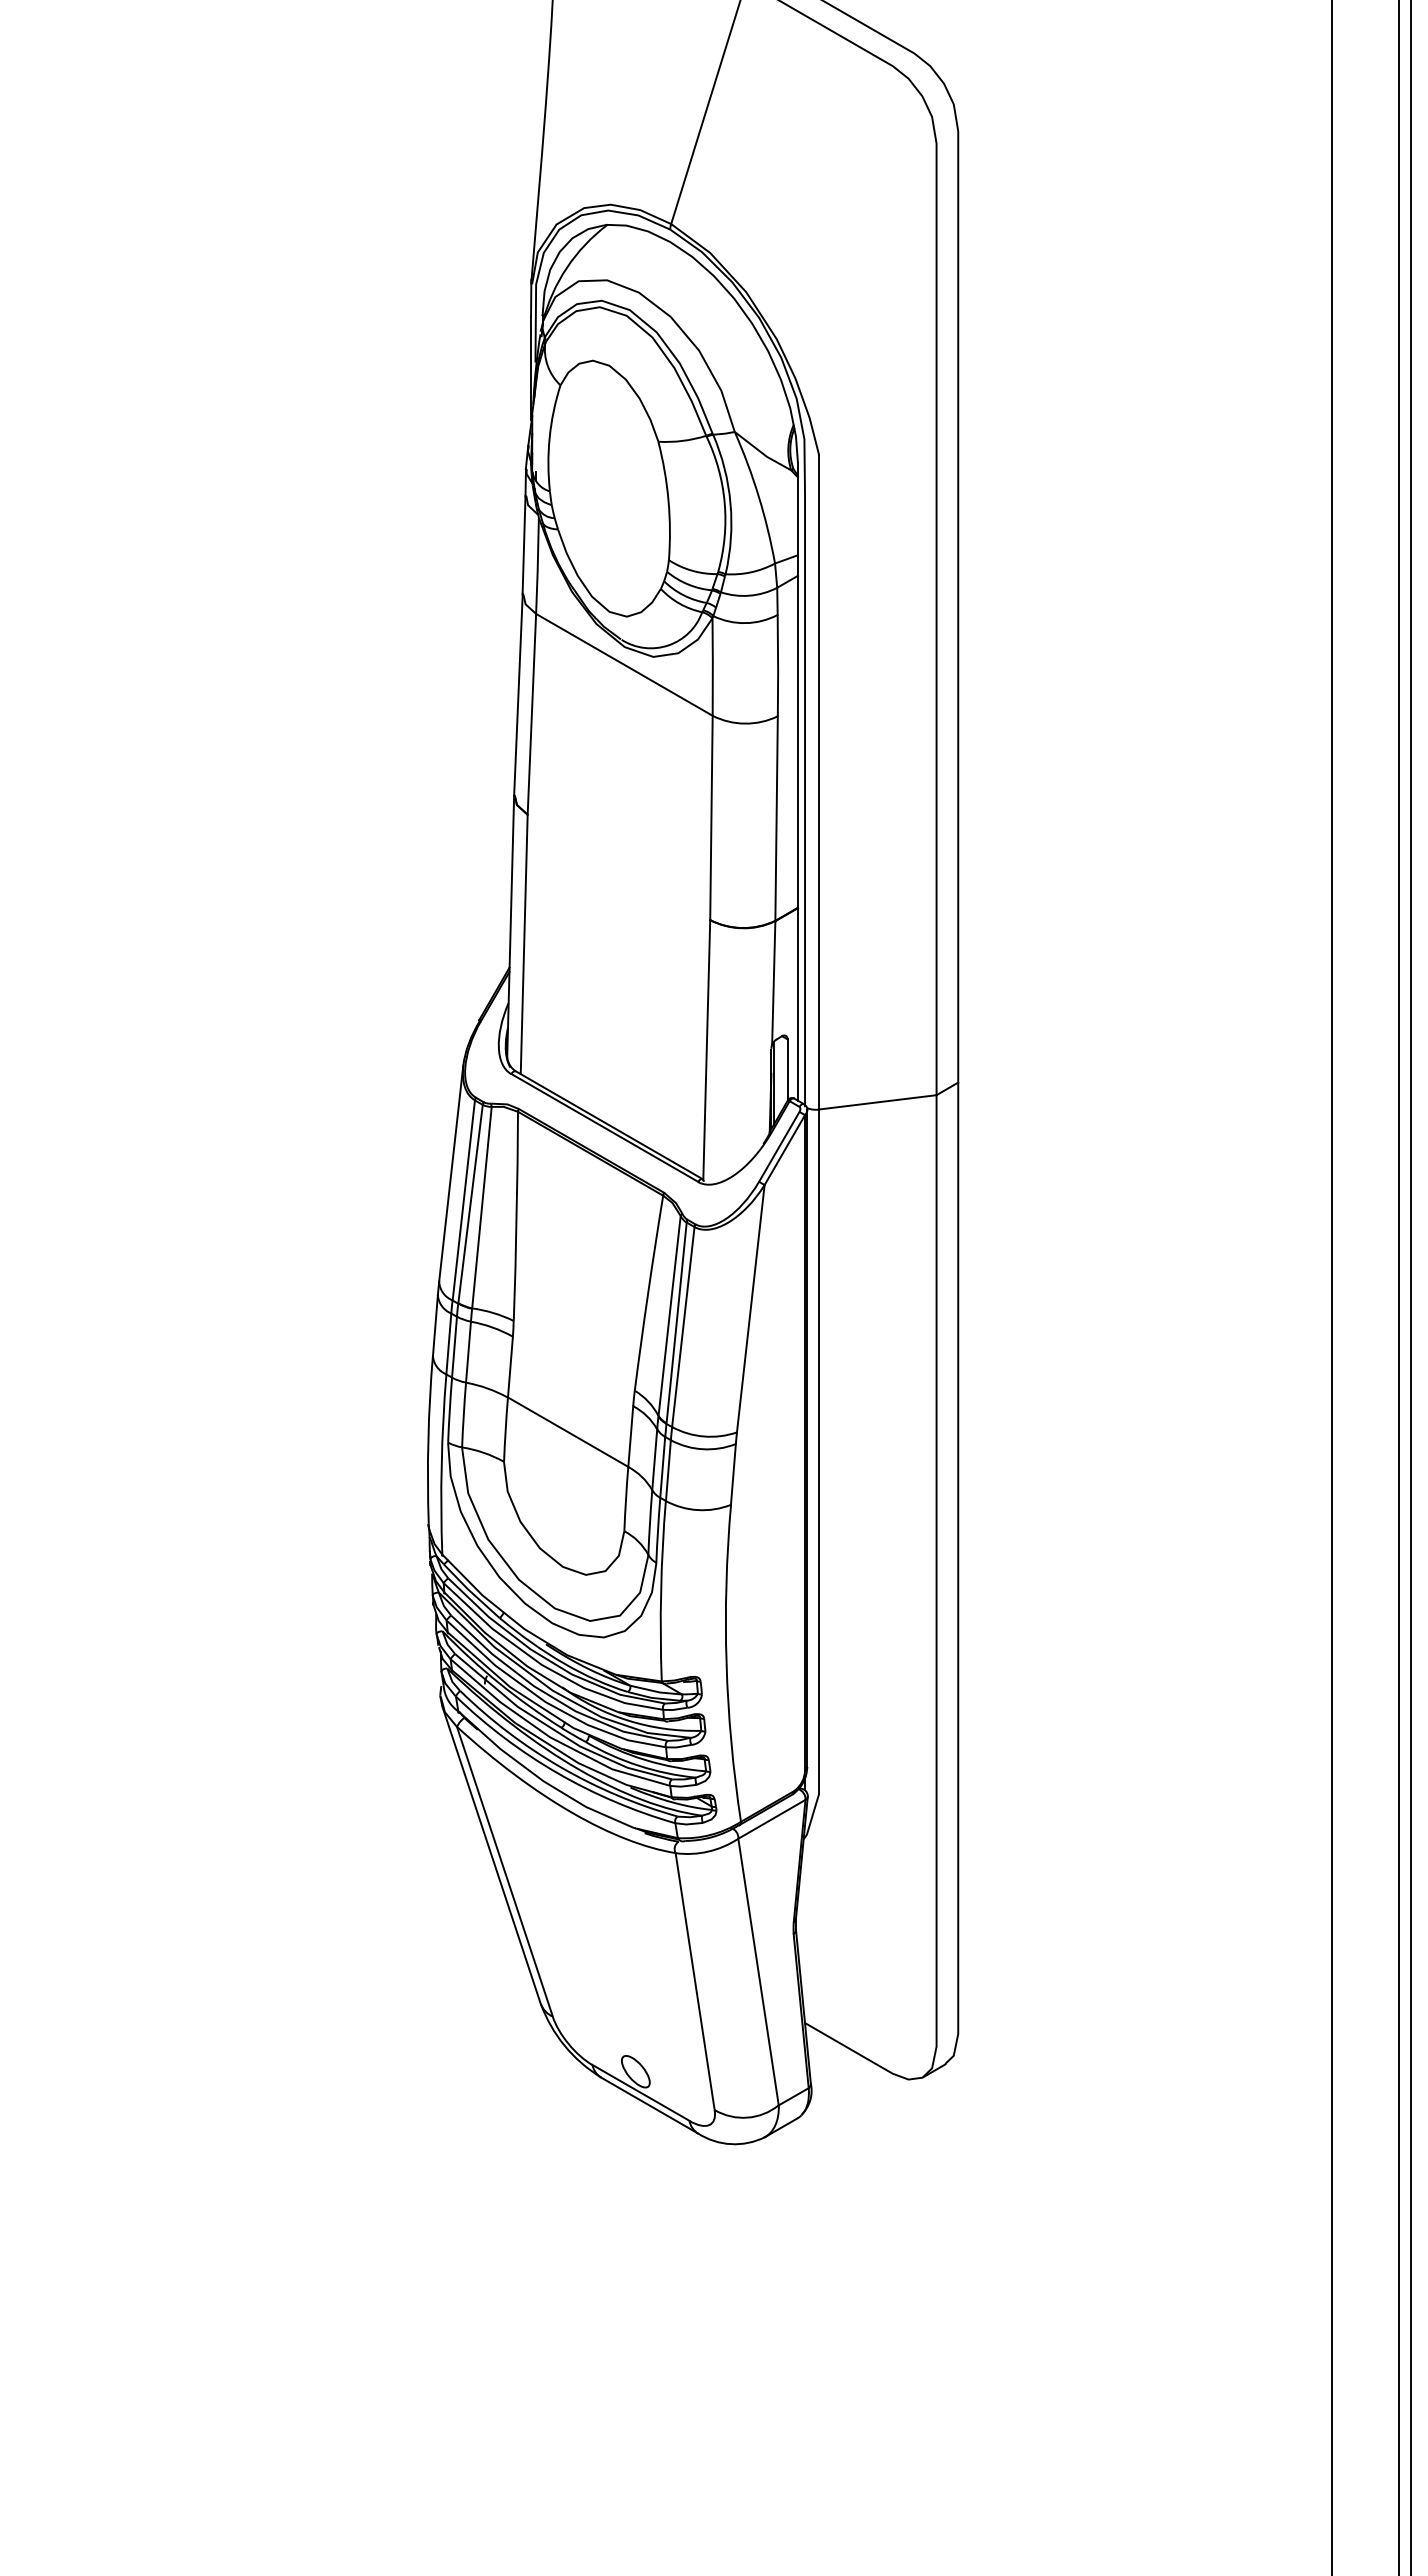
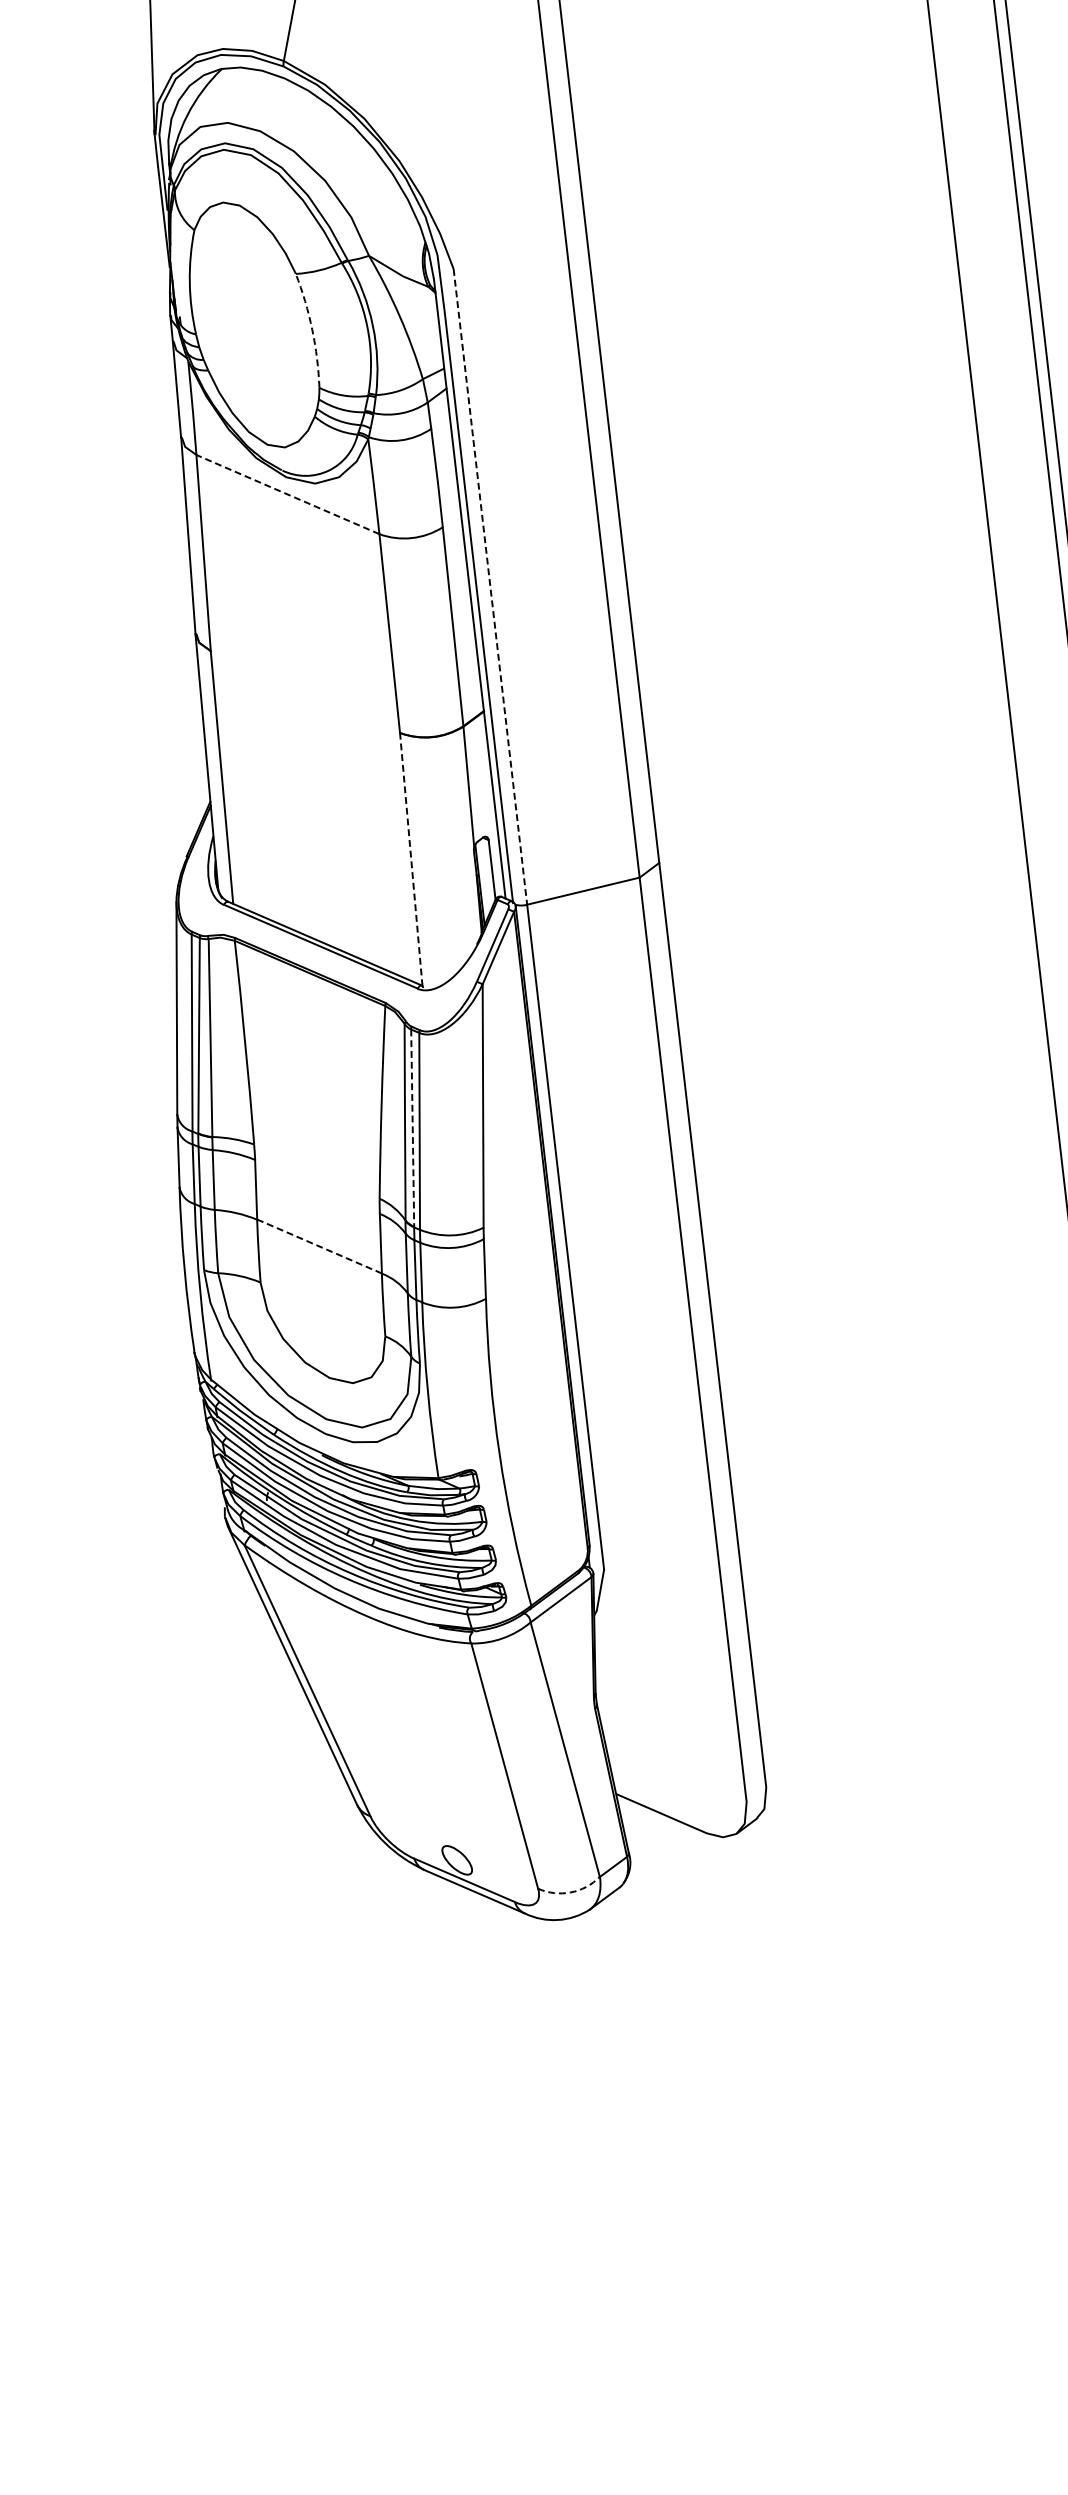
arc: (668, 500) -> (312, 329), solid -> dashed
line: (624, 664) -> (287, 494), solid -> dashed
line: (819, 782) -> (490, 586), solid -> dashed
line: (706, 1050) -> (411, 860), solid -> dashed
line: (676, 1323) -> (412, 1128), solid -> dashed
line: (567, 1431) -> (318, 1245), solid -> dashed
arc: (747, 2117) -> (570, 1892), solid -> dashed

